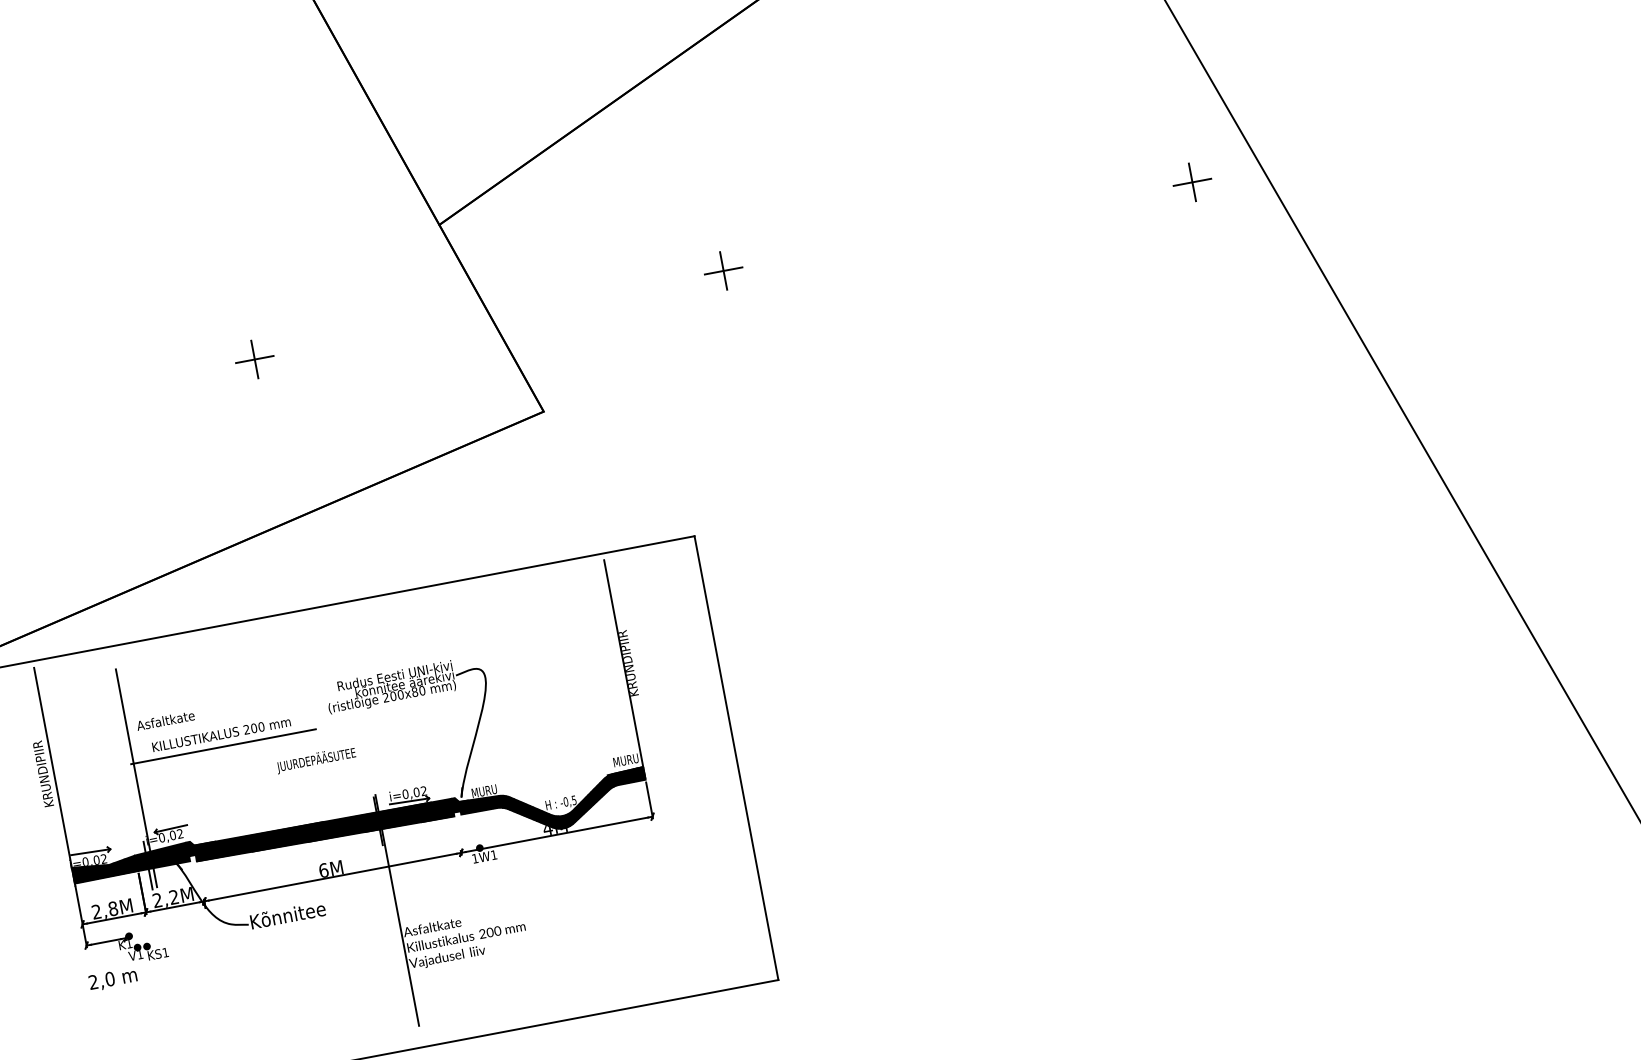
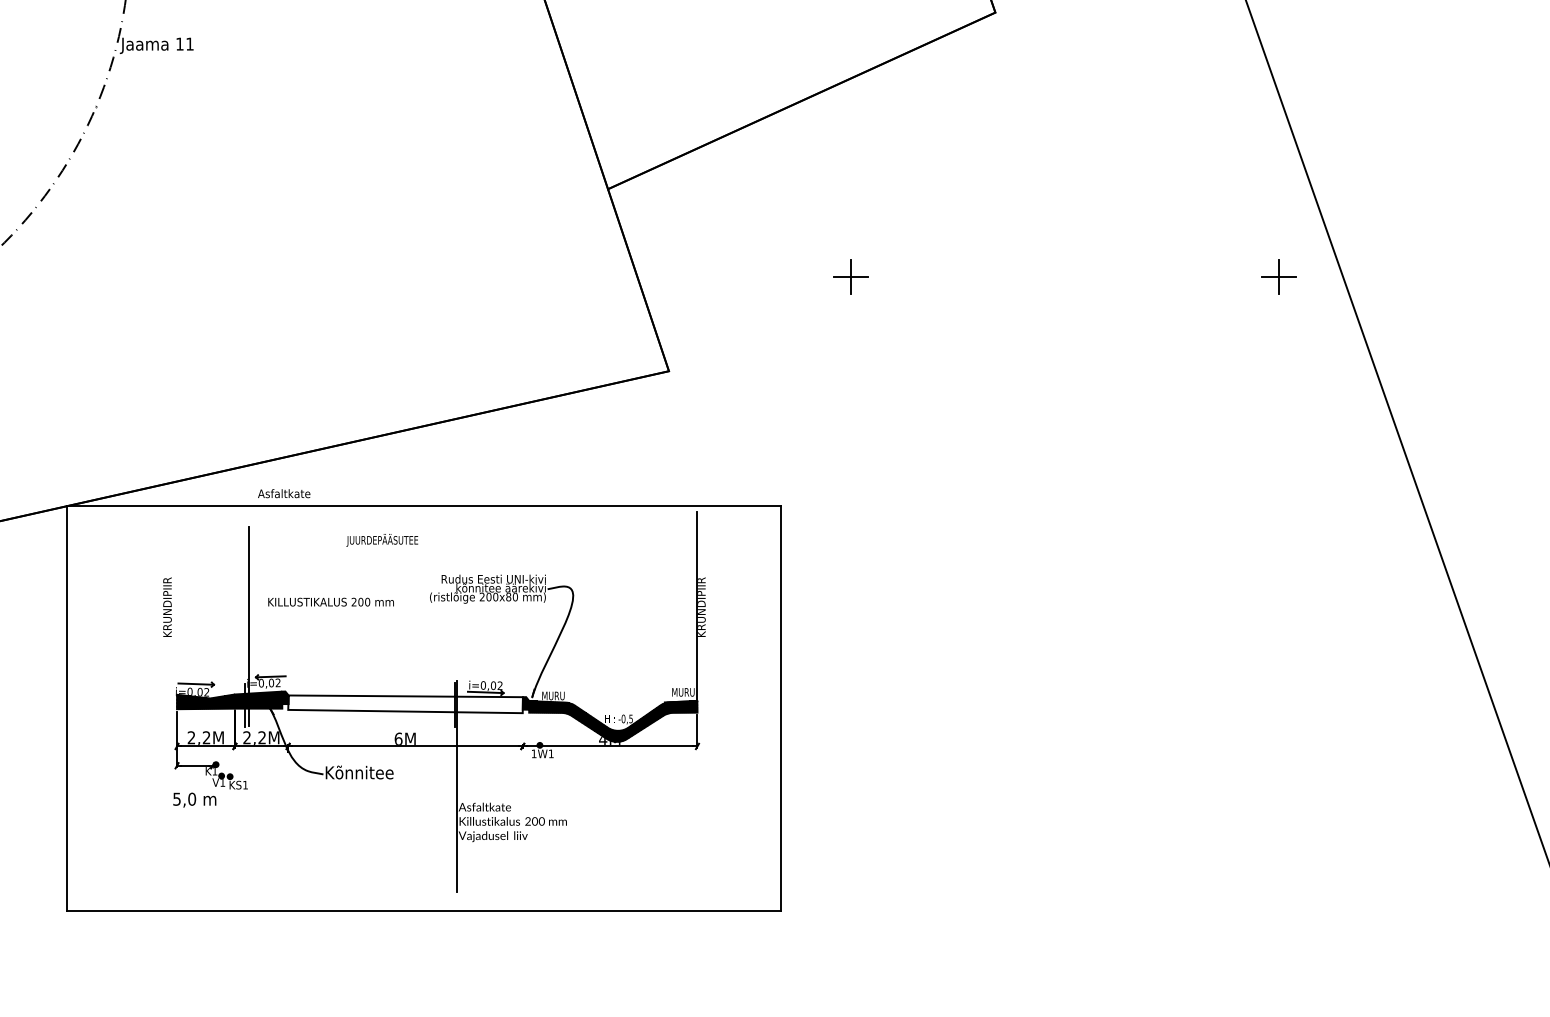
part: (254, 358) -> (422, 276), removed
text: (165, 720) -> (284, 493), moved
line: (223, 747) -> (330, 613), removed
text: (316, 760) -> (382, 540), moved
line: (55, 776) -> (177, 611), removed
hatch: (324, 831) -> (405, 704), removed
text: (113, 908) -> (206, 737), 2,8M -> 2,2M
text: (92, 981) -> (176, 798), 2,0 -> 5,0

